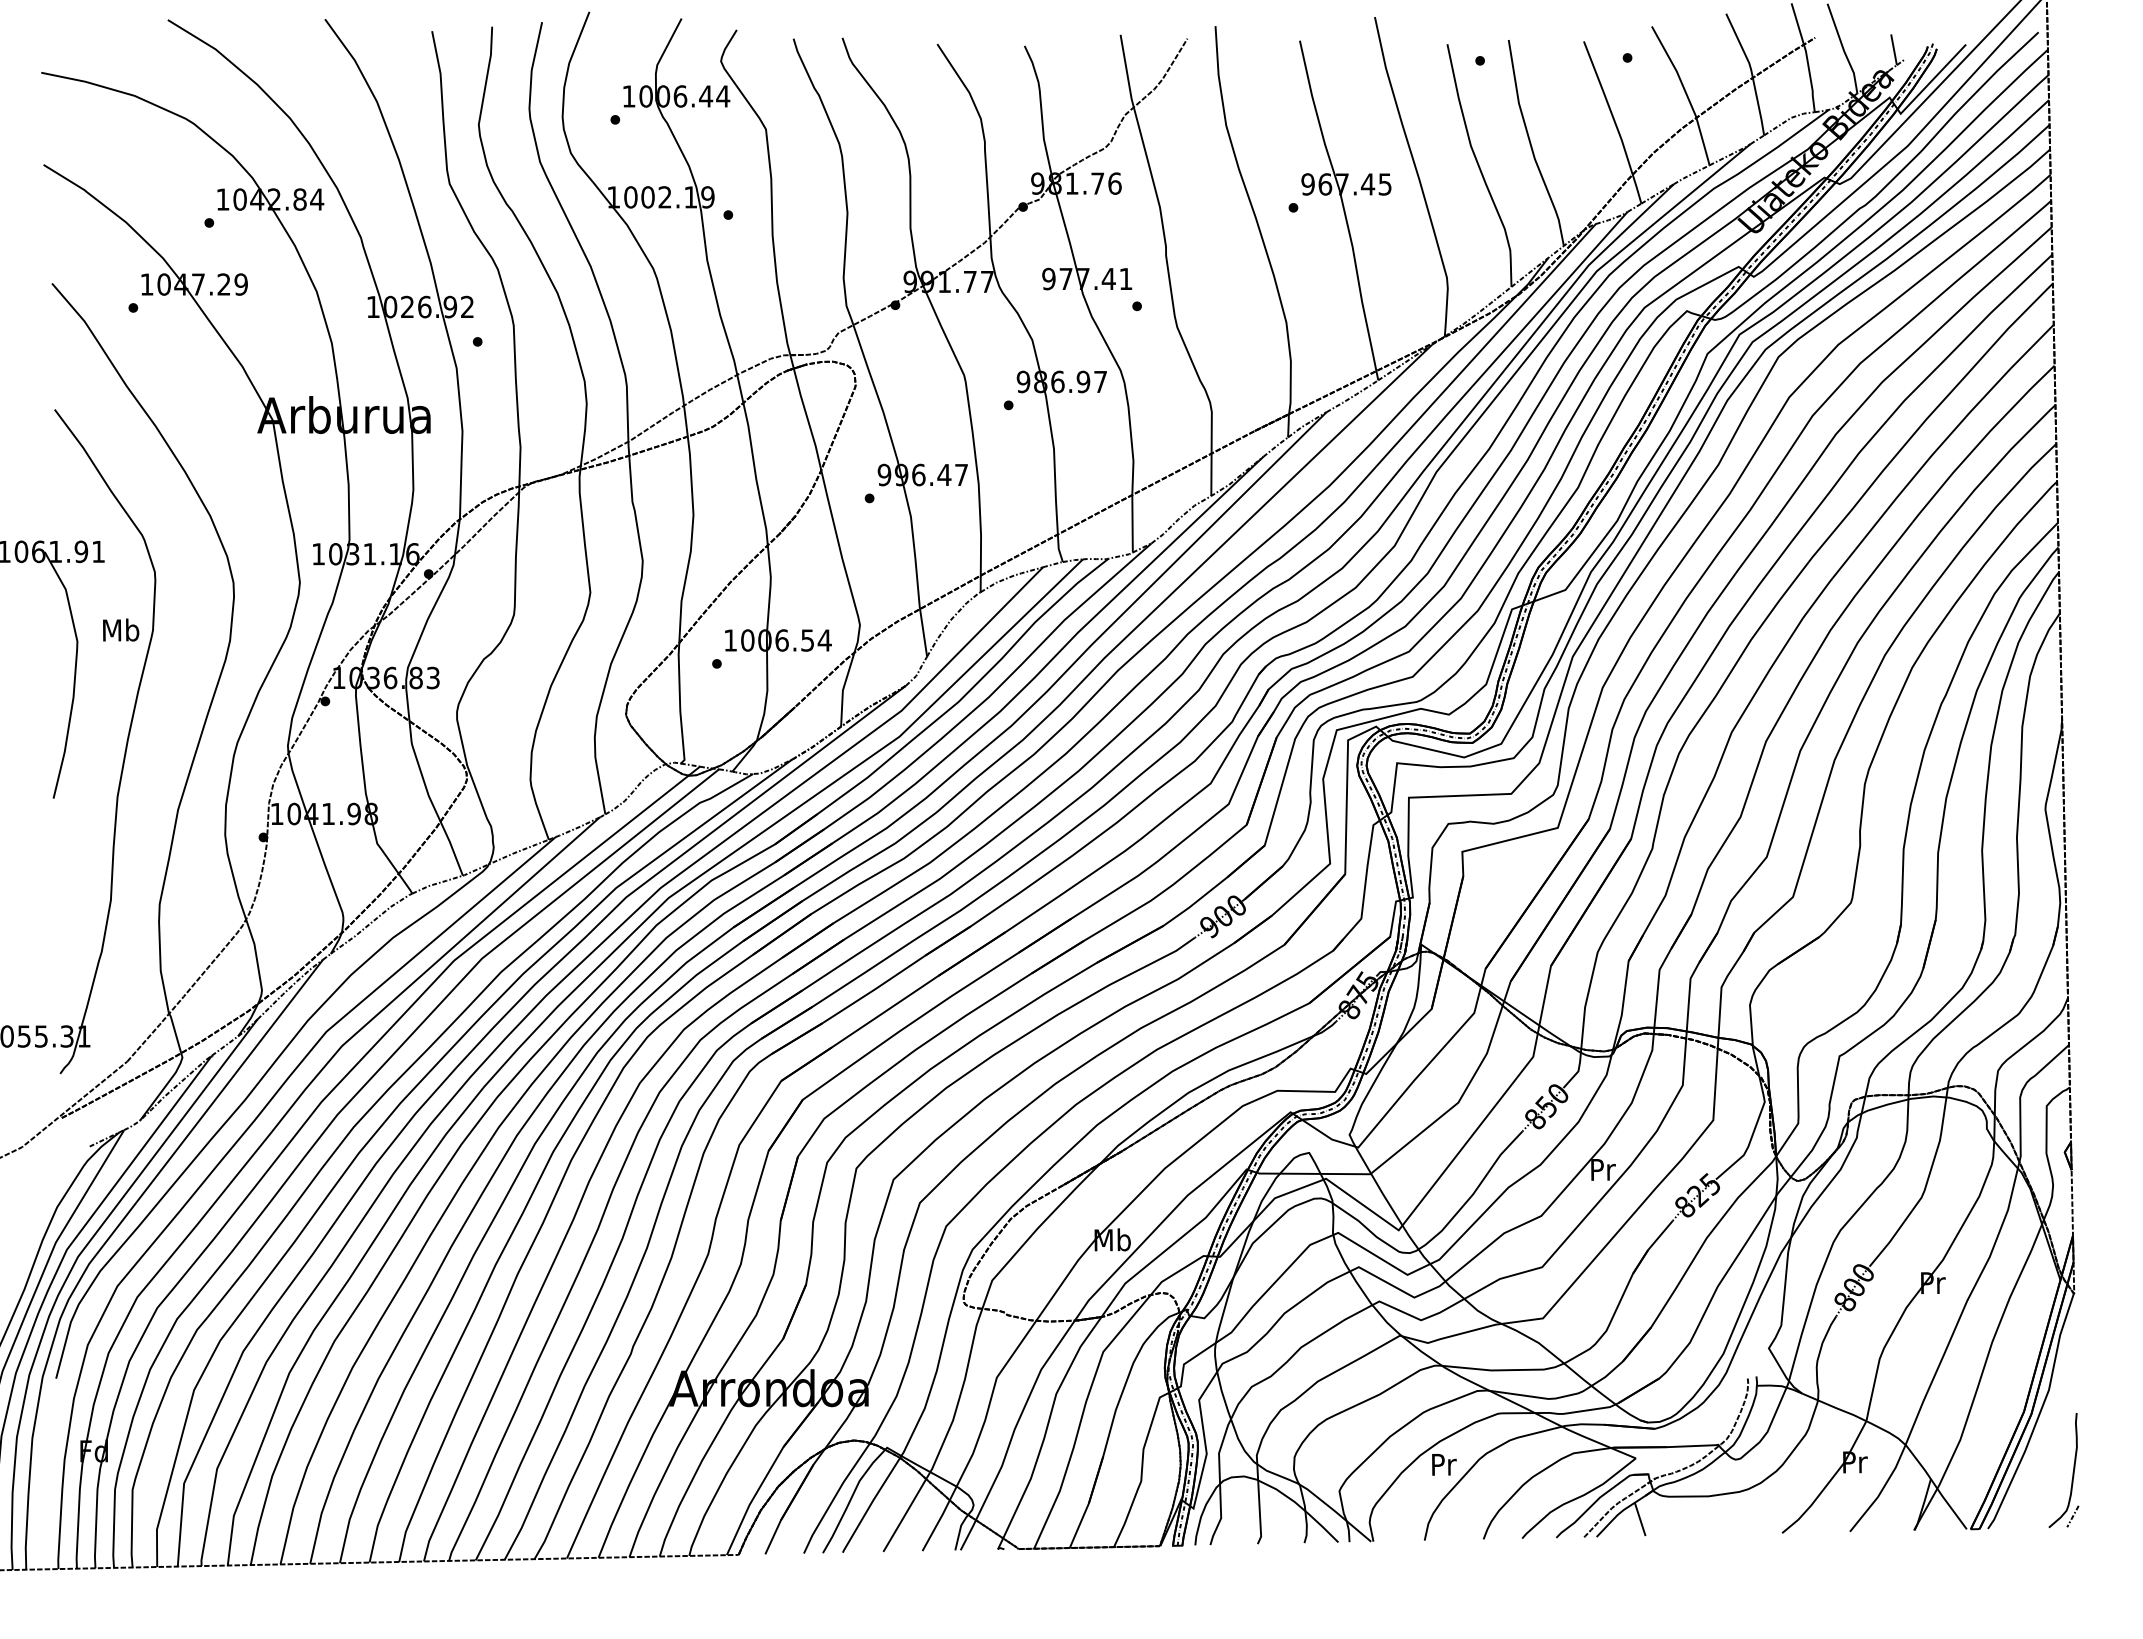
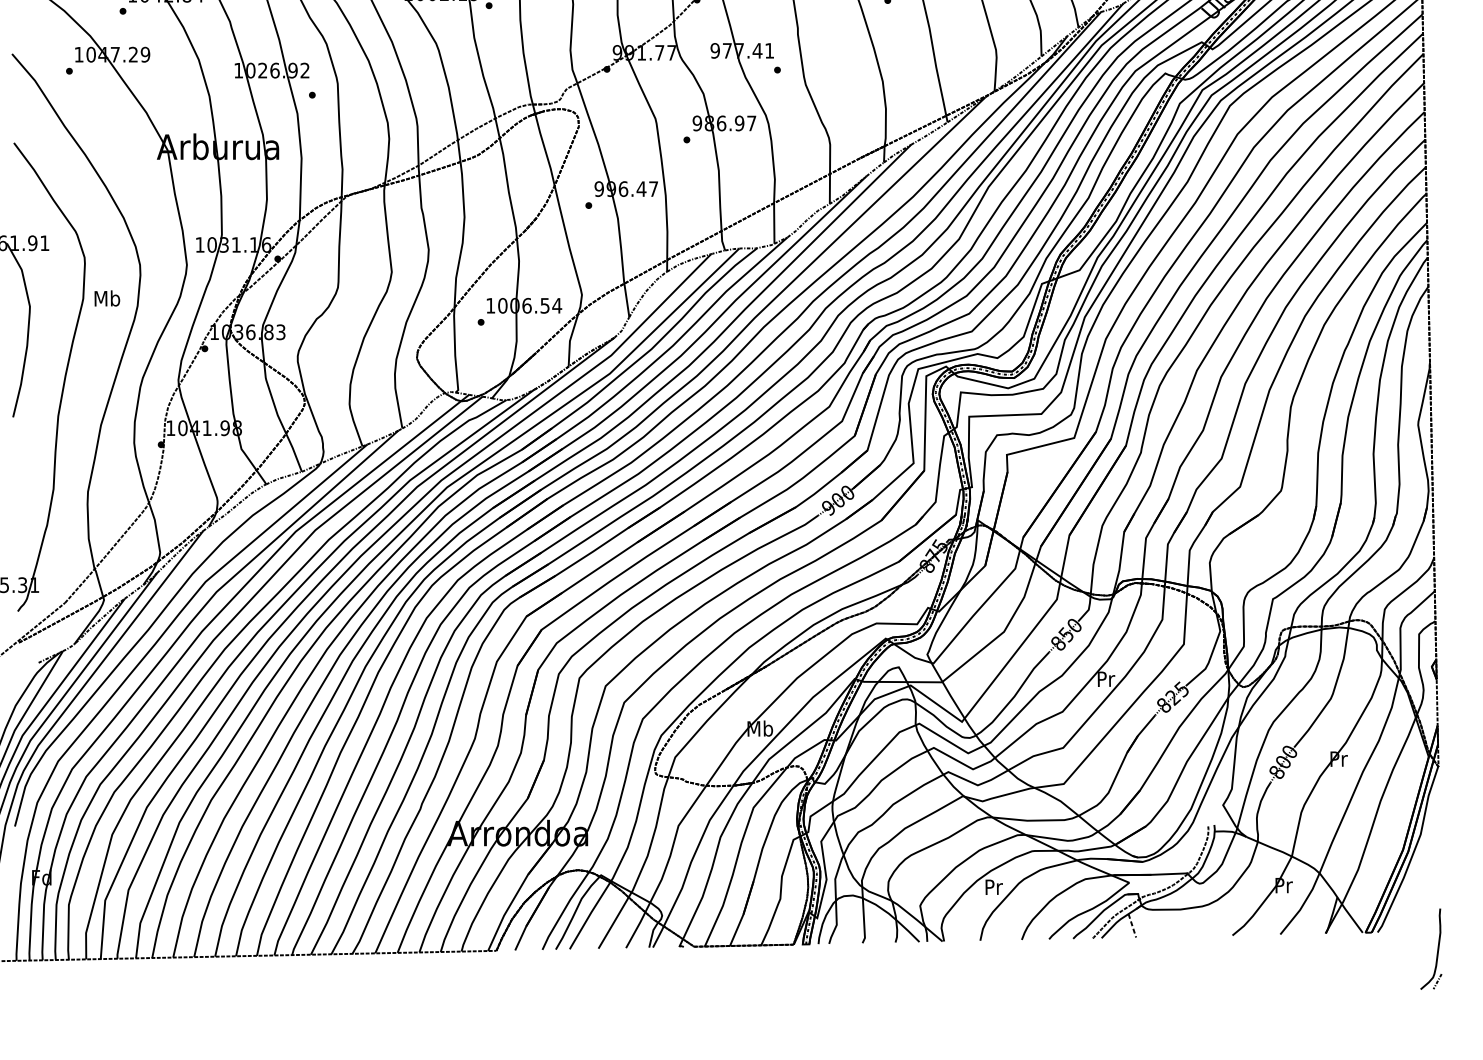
text: (121, 629) -> (107, 298), moved
part: (2072, 1472) -> (1437, 950), moved
line: (1640, 1519) -> (1132, 925), solid -> dashed

